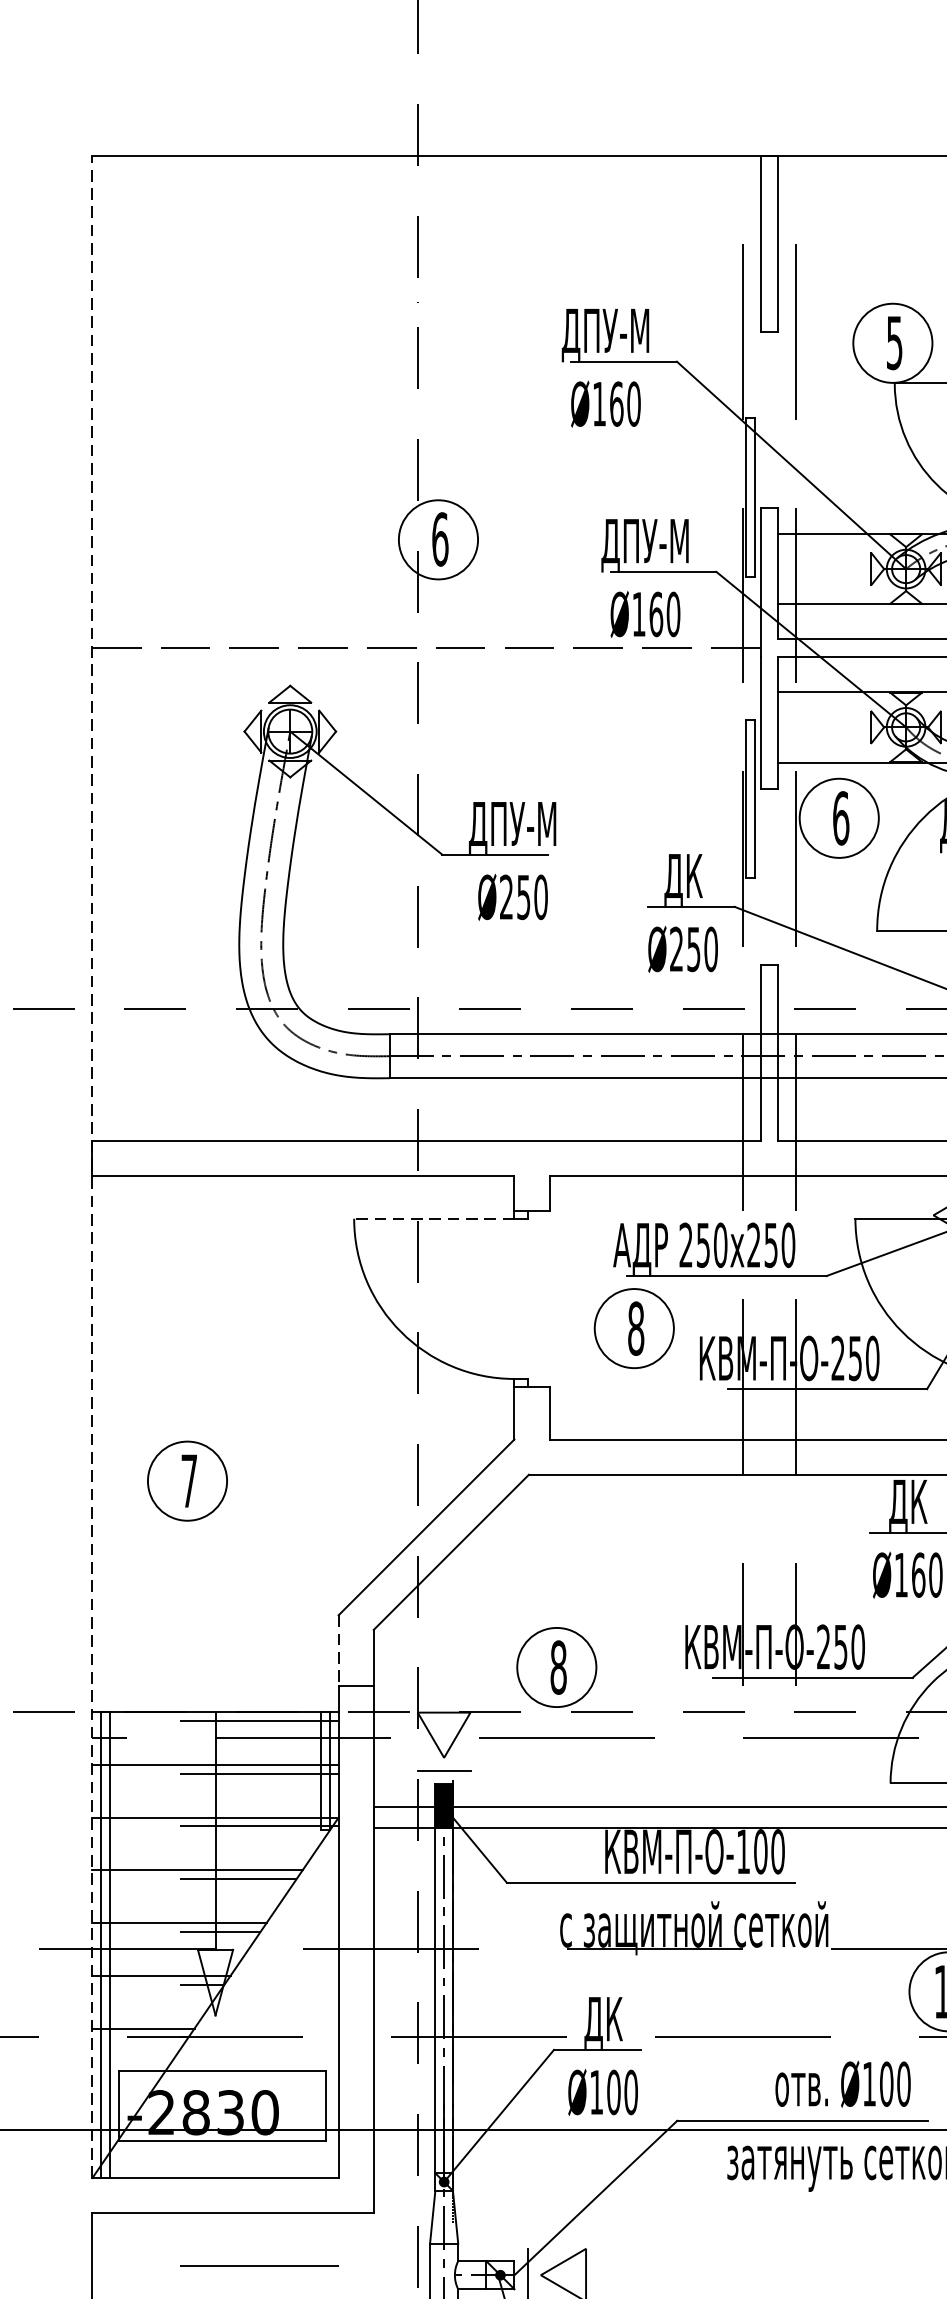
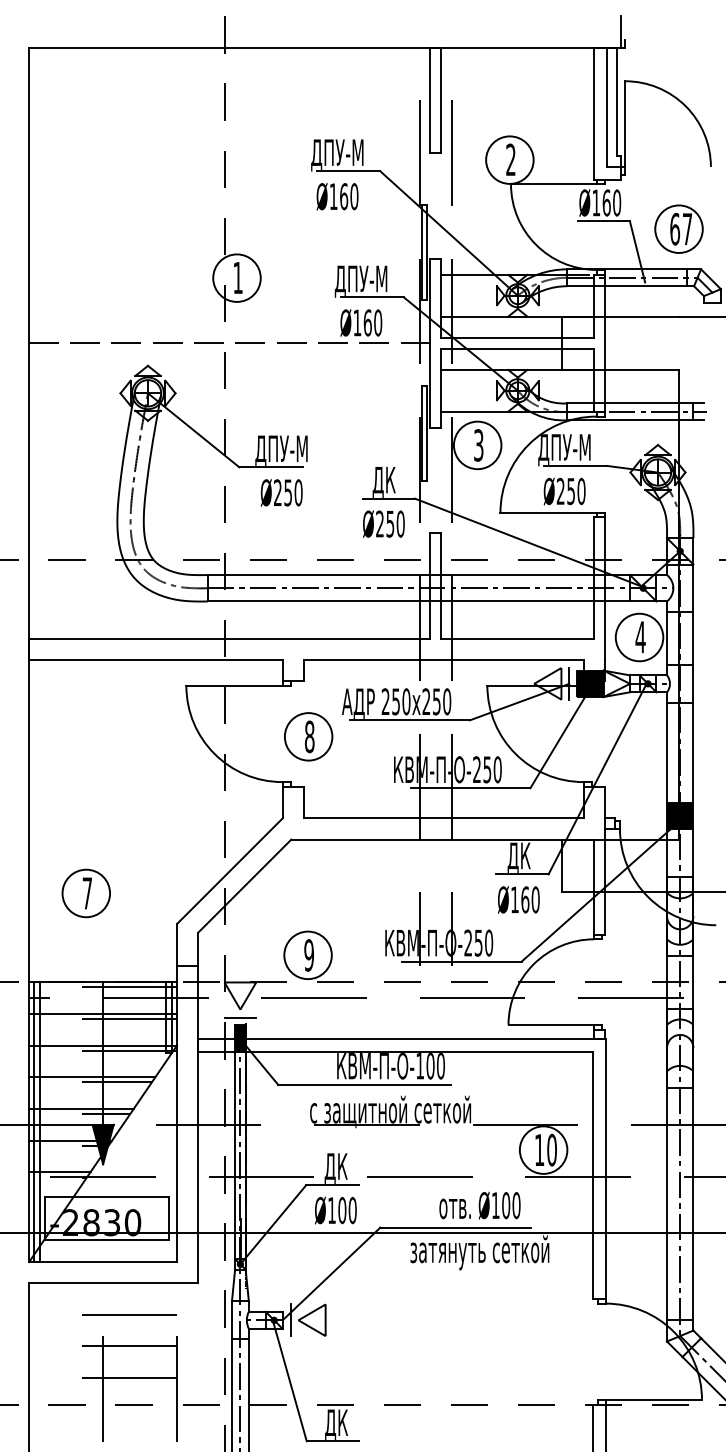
text: (893, 342) -> (510, 159), 5 -> 2
text: (440, 538) -> (238, 277), 6 -> 1
text: (840, 818) -> (478, 445), 6 -> 3
line: (92, 1166) -> (29, 654), dashed -> solid
line: (432, 1218) -> (233, 685), dashed -> solid
part: (634, 1328) -> (308, 736), moved
part: (186, 1481) -> (85, 893), moved
line: (339, 1651) -> (177, 945), dashed -> solid
text: (559, 1667) -> (309, 955), 8 -> 9
fill: (214, 1982) -> (102, 1144), added

